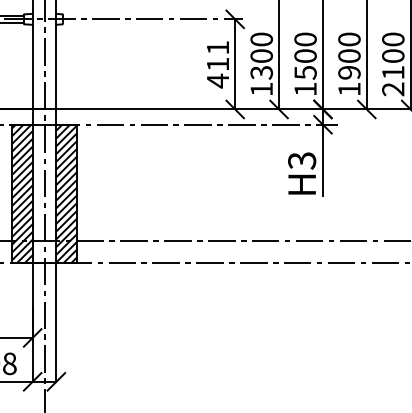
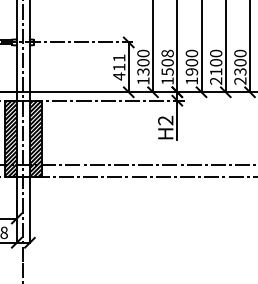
text: (305, 39) -> (167, 53), 1500 -> 1508
text: (301, 160) -> (165, 120), H3 -> H2

